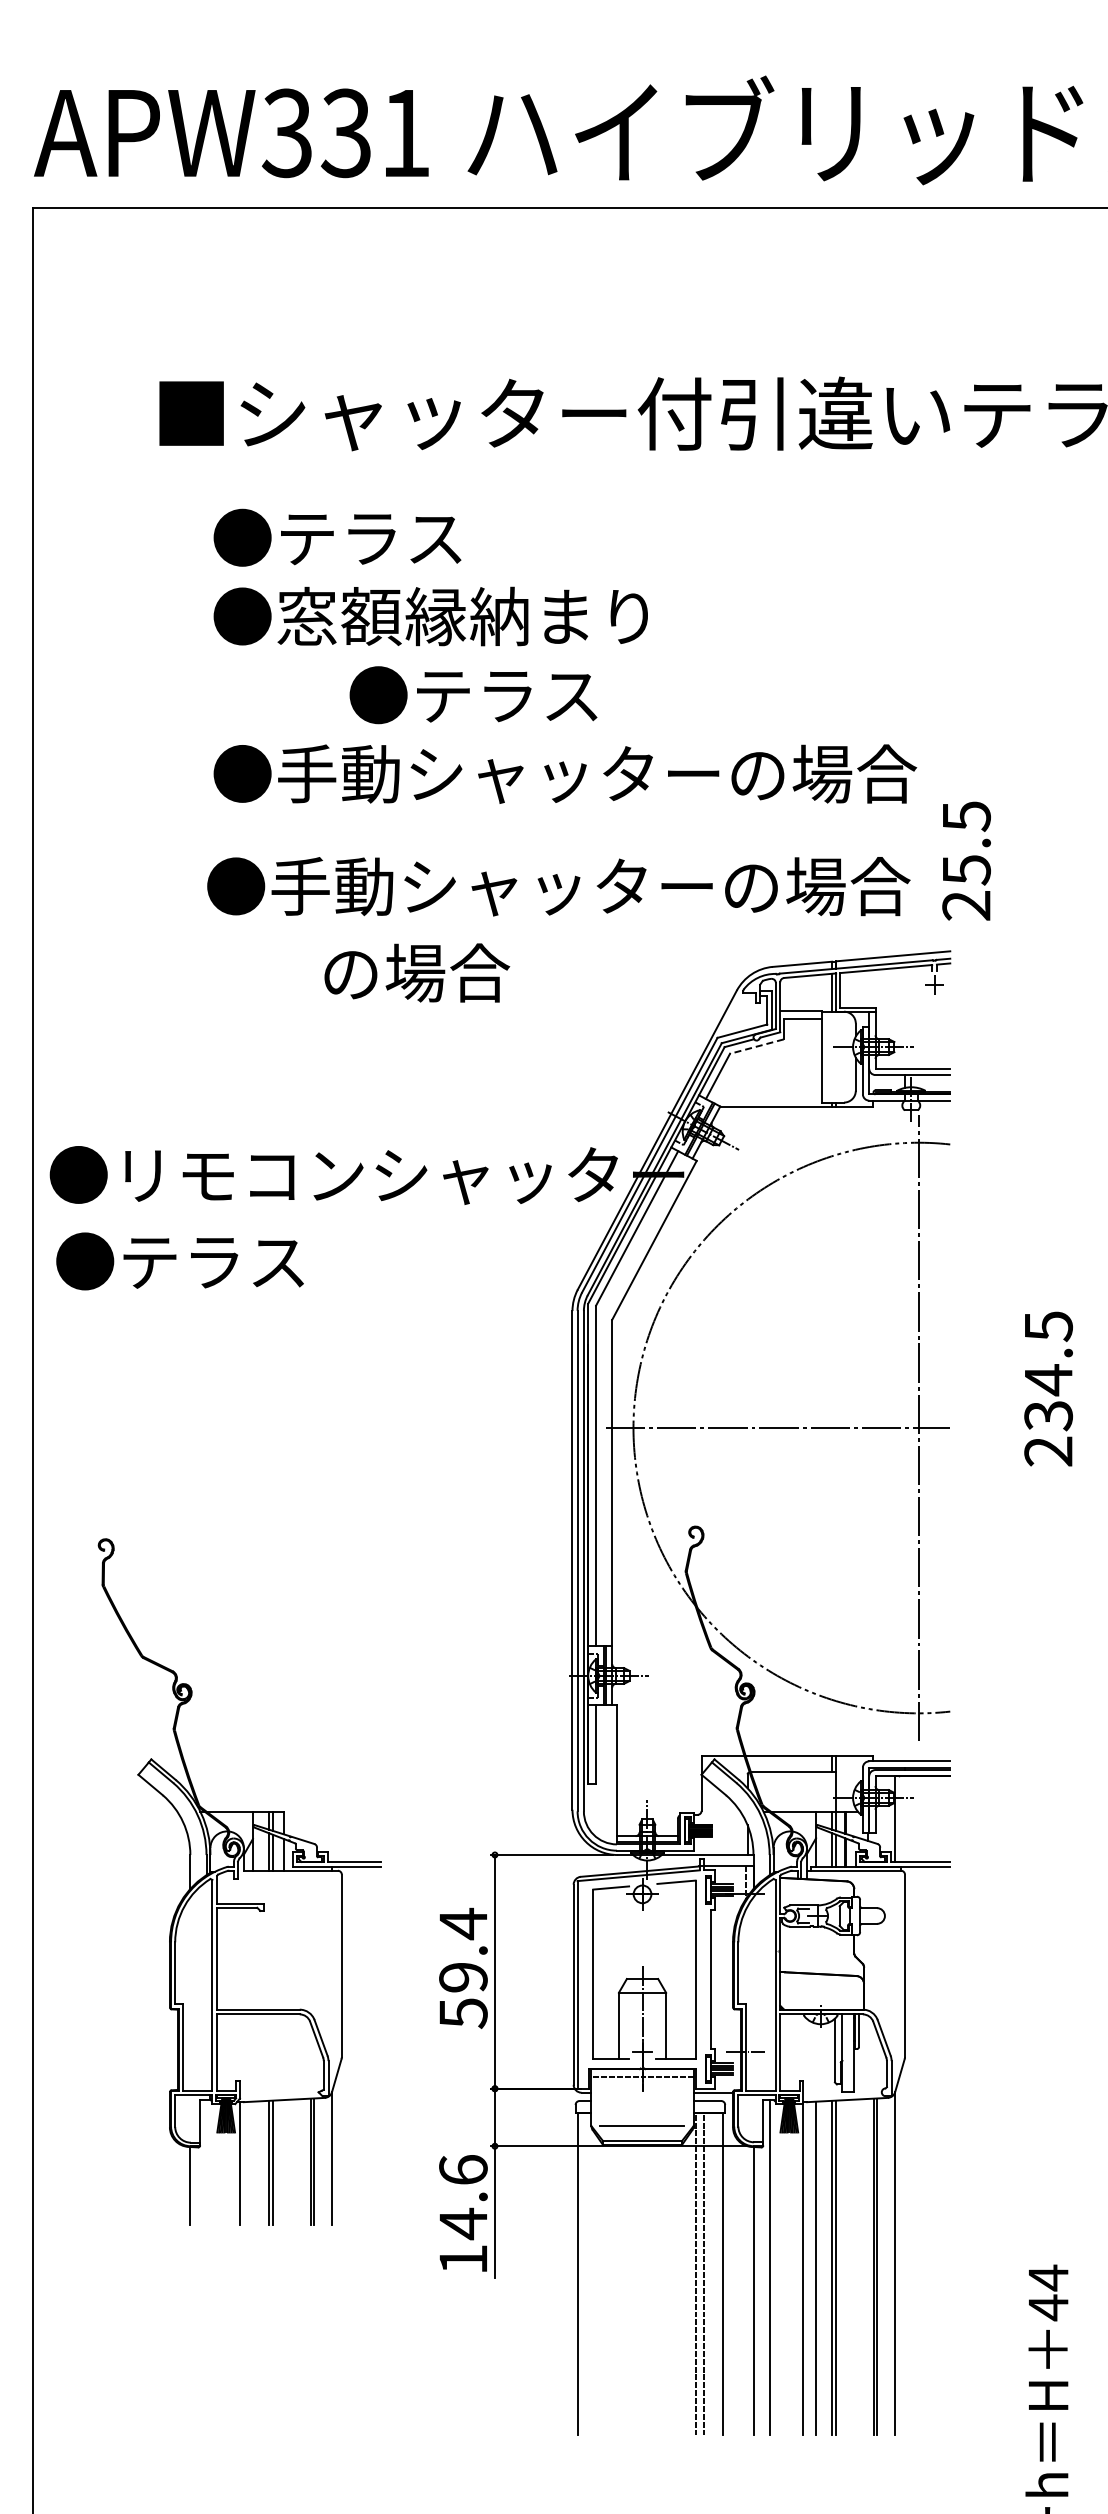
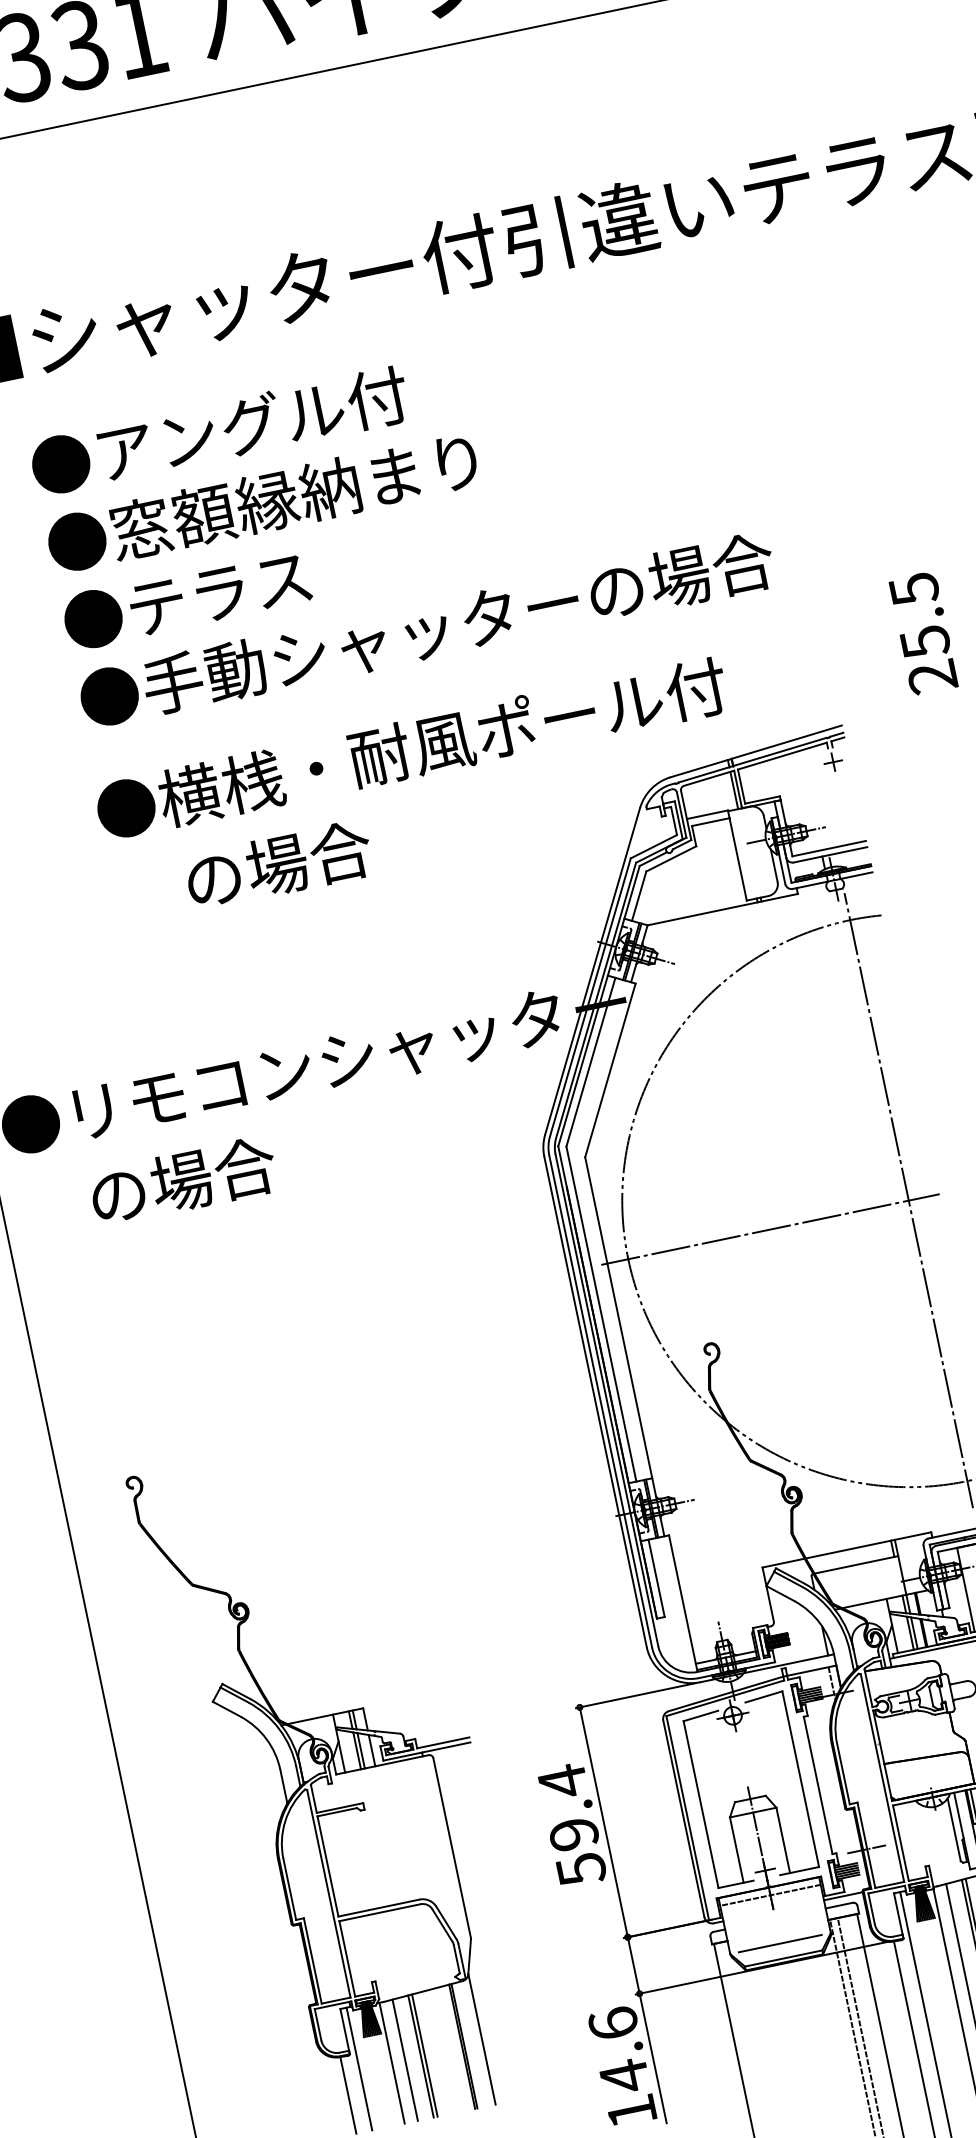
text: (437, 537) -> (252, 424), ●テラス -> ●アングル付
text: (473, 695) -> (186, 599), moved
text: (966, 860) -> (923, 632), moved
text: (590, 886) -> (474, 735), ●手動シャッターの場合 -> ●横桟・耐風ポール付
text: (417, 972) -> (279, 864), moved
line: (756, 1046) -> (670, 858), dashed -> solid
text: (182, 1261) -> (150, 1188), ●テラス -> の場合
line: (206, 2162) -> (359, 2068), added
line: (252, 2162) -> (404, 2059), added

